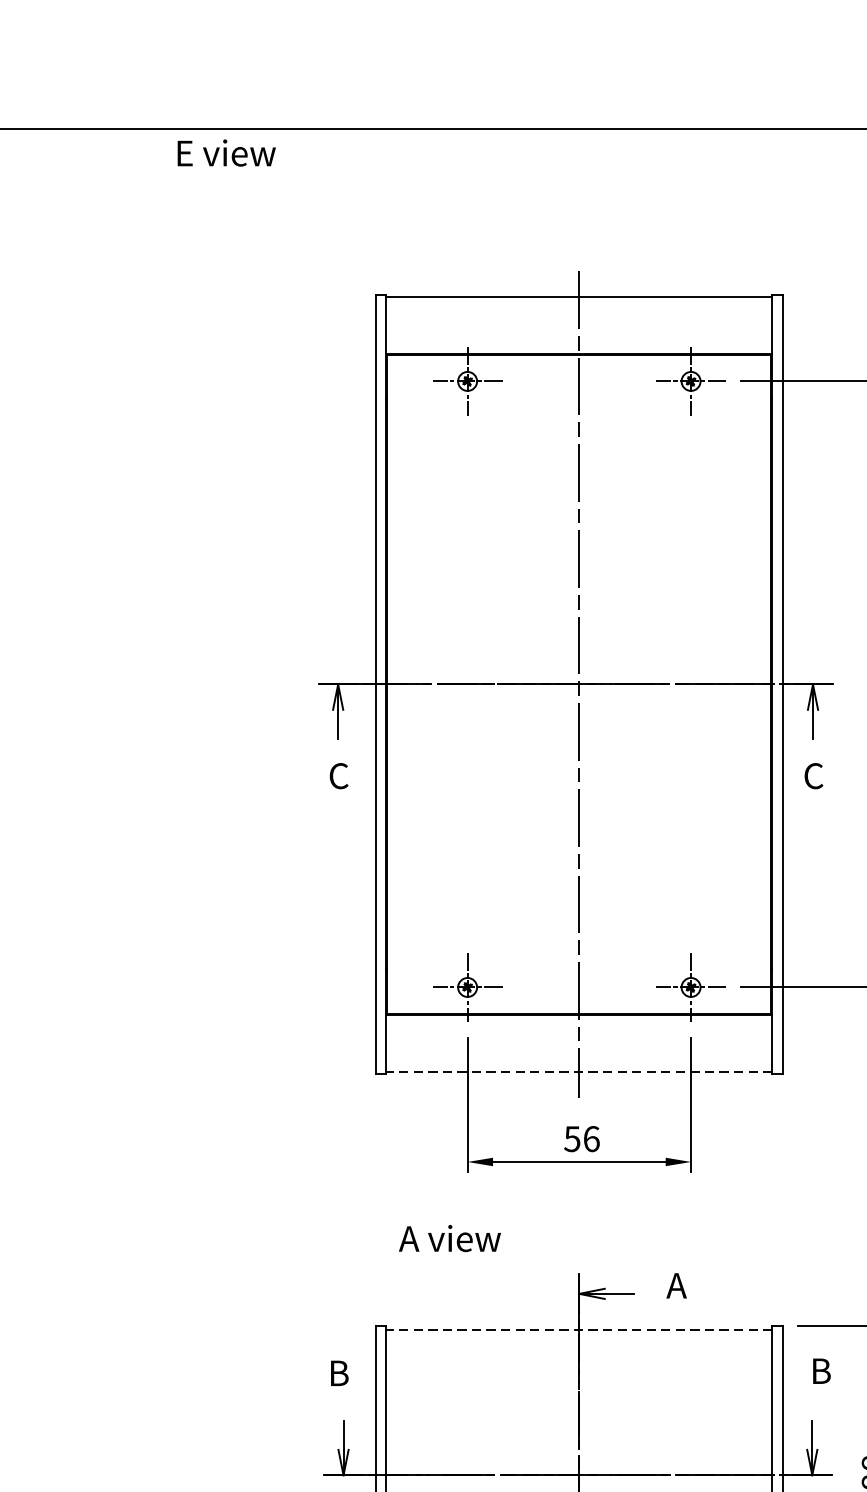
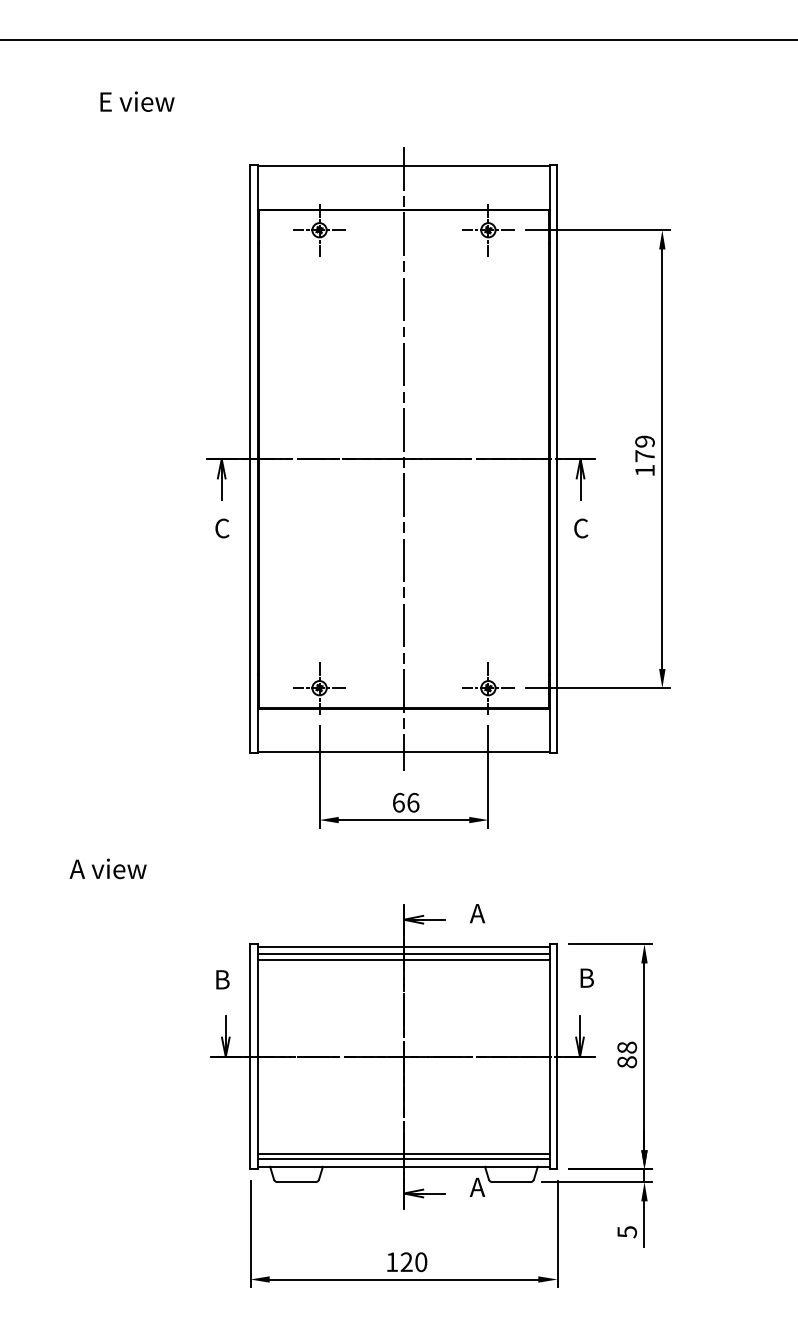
text: (226, 152) -> (137, 101), moved
line: (578, 1072) -> (403, 752), dashed -> solid
text: (572, 1138) -> (398, 802), 56 -> 66
text: (449, 1237) -> (107, 868), moved
line: (578, 1329) -> (403, 946), dashed -> solid
line: (578, 1339) -> (403, 954), added
line: (578, 1346) -> (403, 959), added

